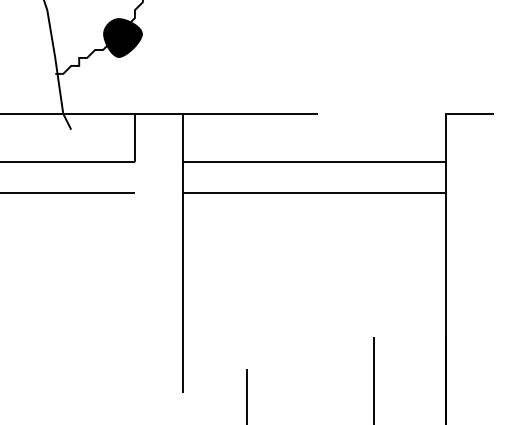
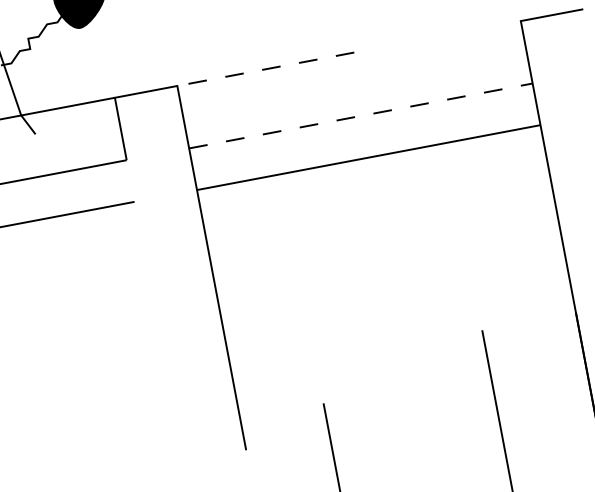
line: (250, 113) -> (265, 68), solid -> dashed
line: (314, 161) -> (361, 115), solid -> dashed

